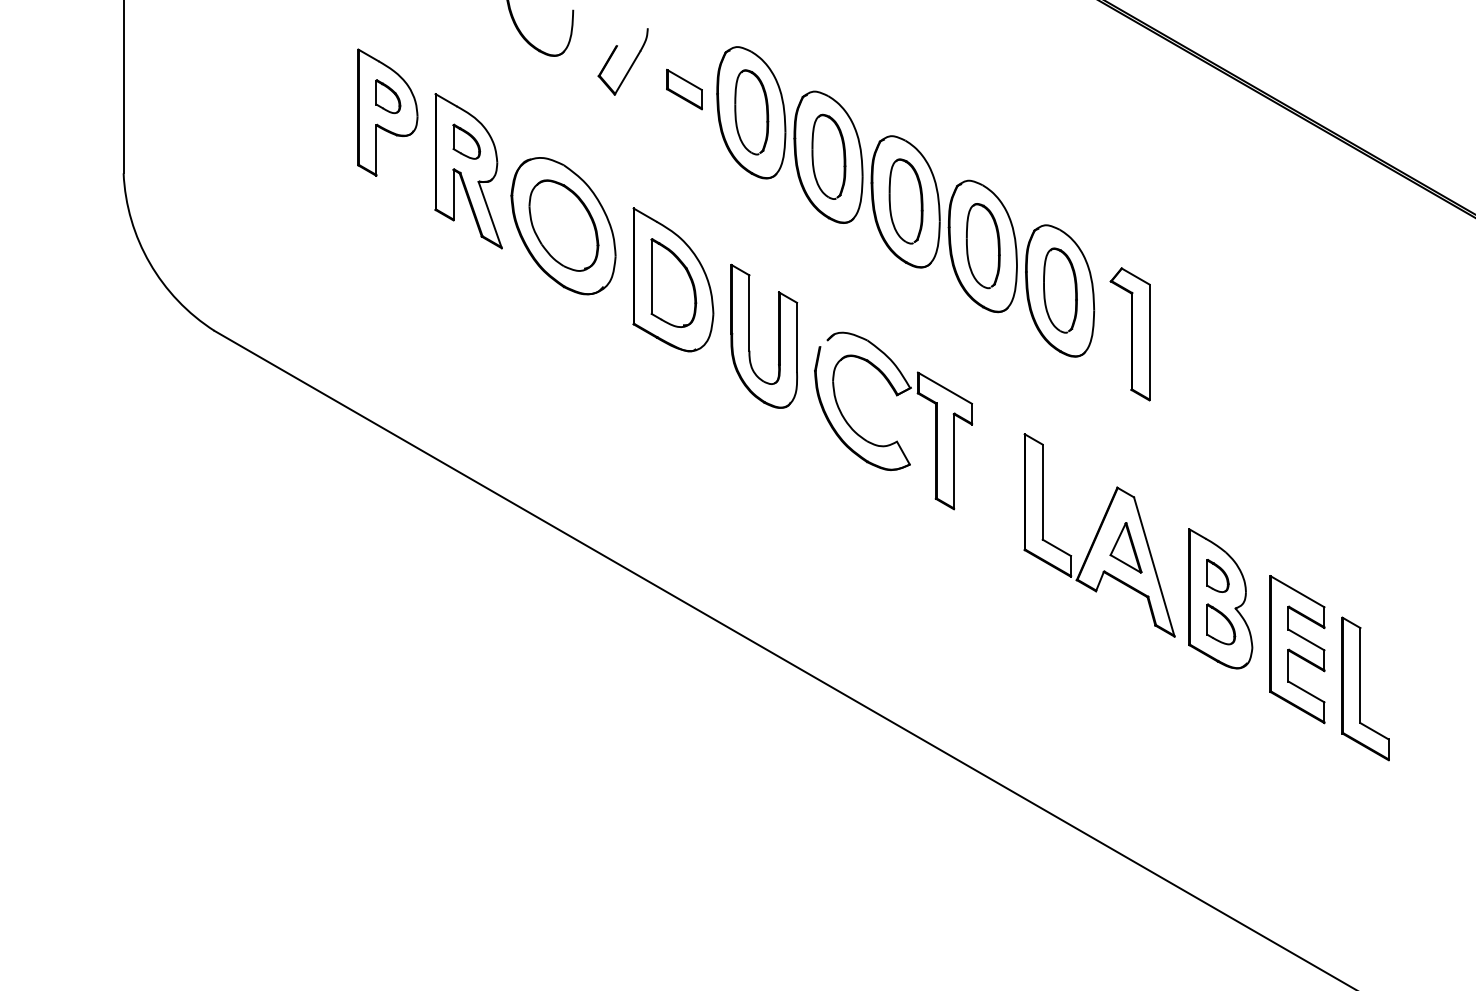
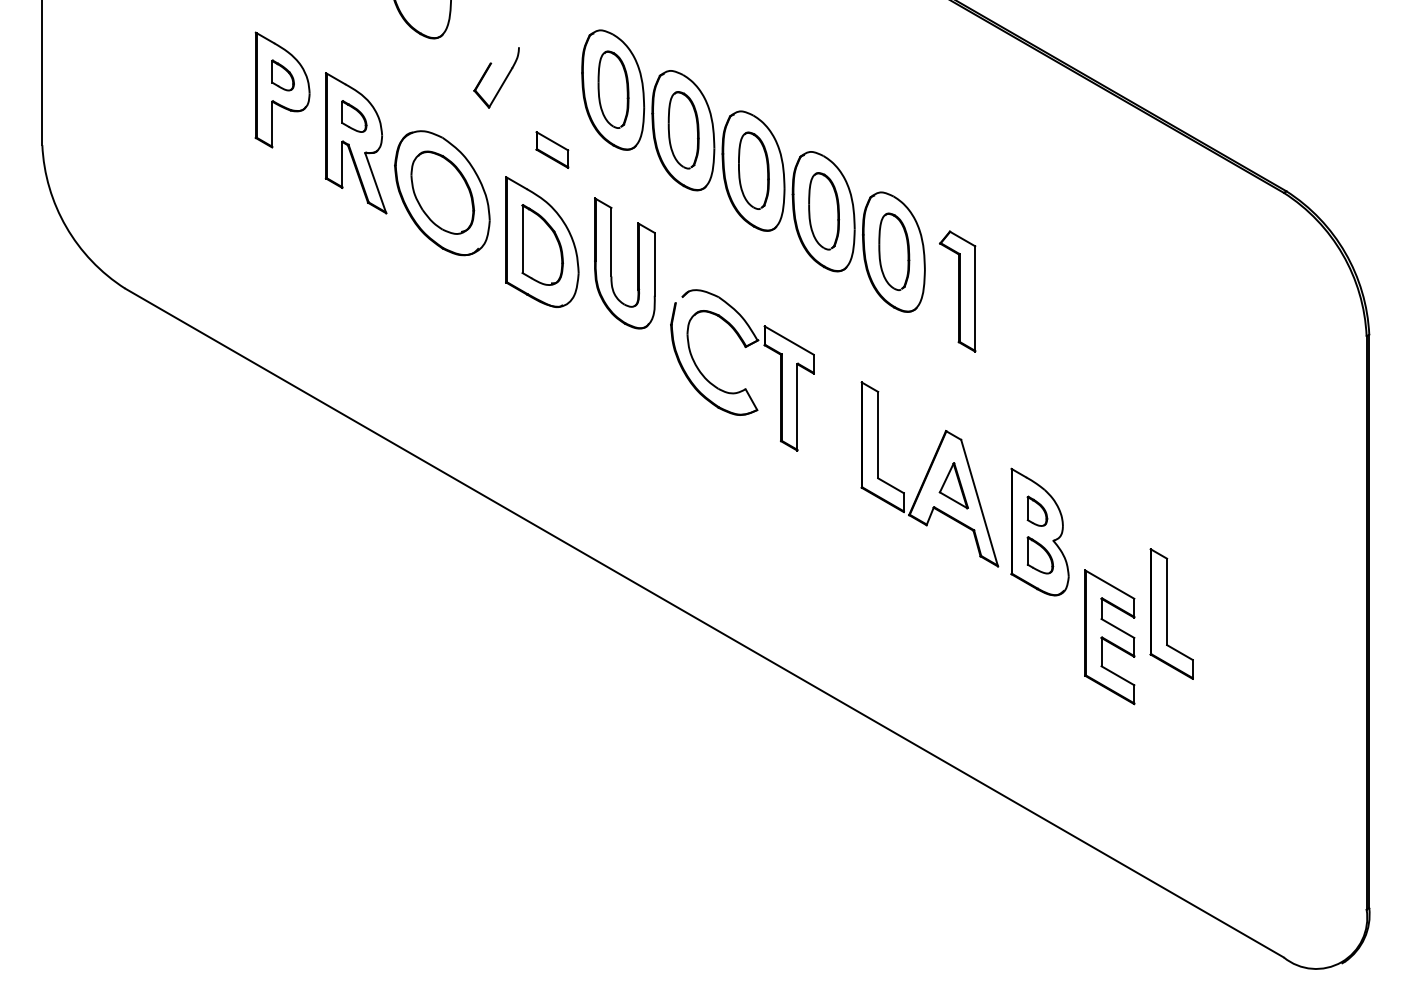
part: (630, 64) -> (503, 80), moved
part: (684, 88) -> (552, 149), moved
part: (749, 336) -> (611, 263), moved
part: (1297, 649) -> (1109, 637), moved

